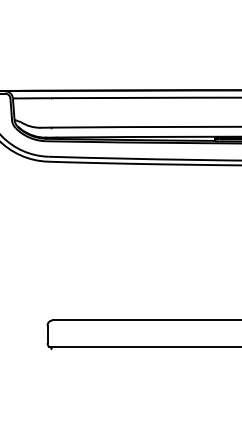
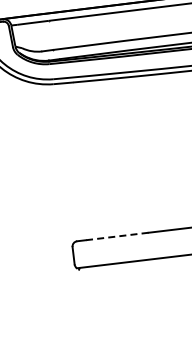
line: (93, 320) -> (117, 236), solid -> dashed

